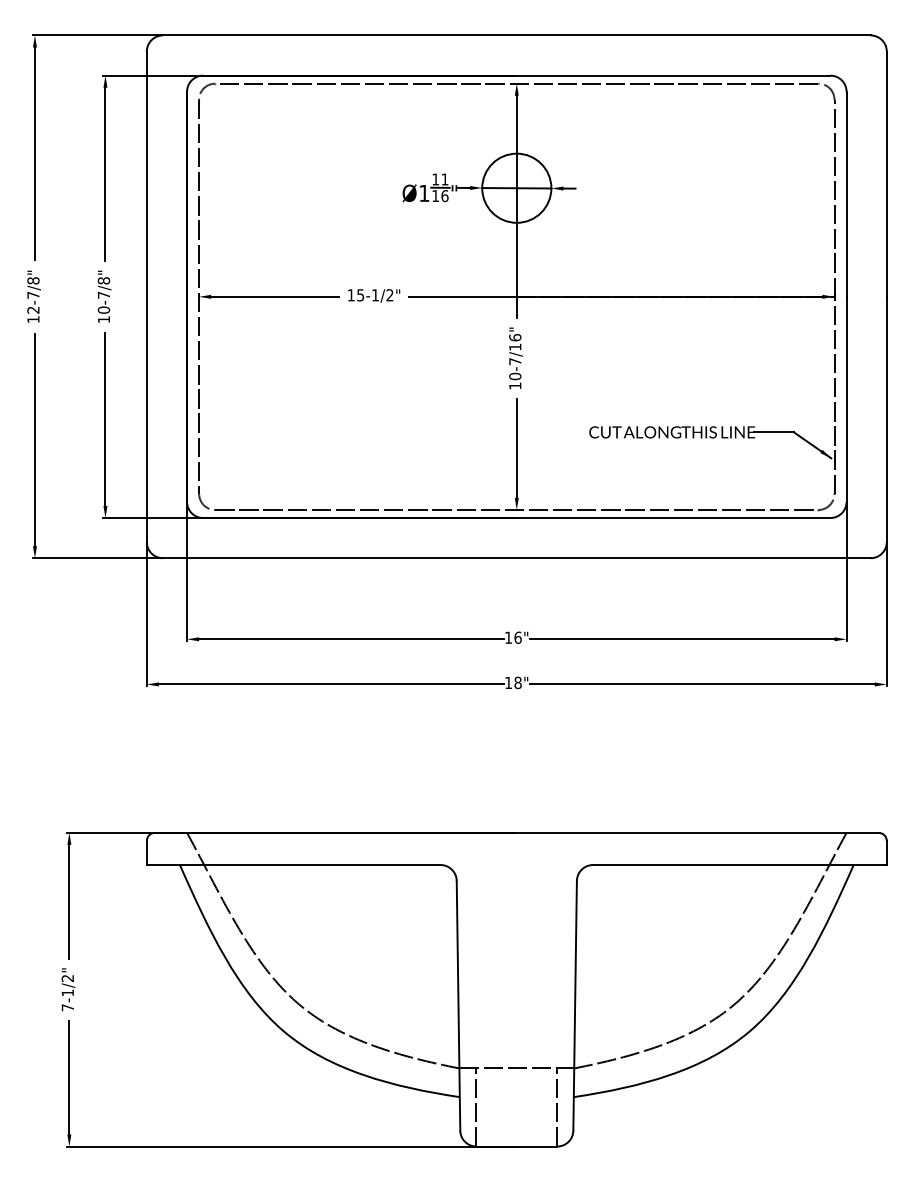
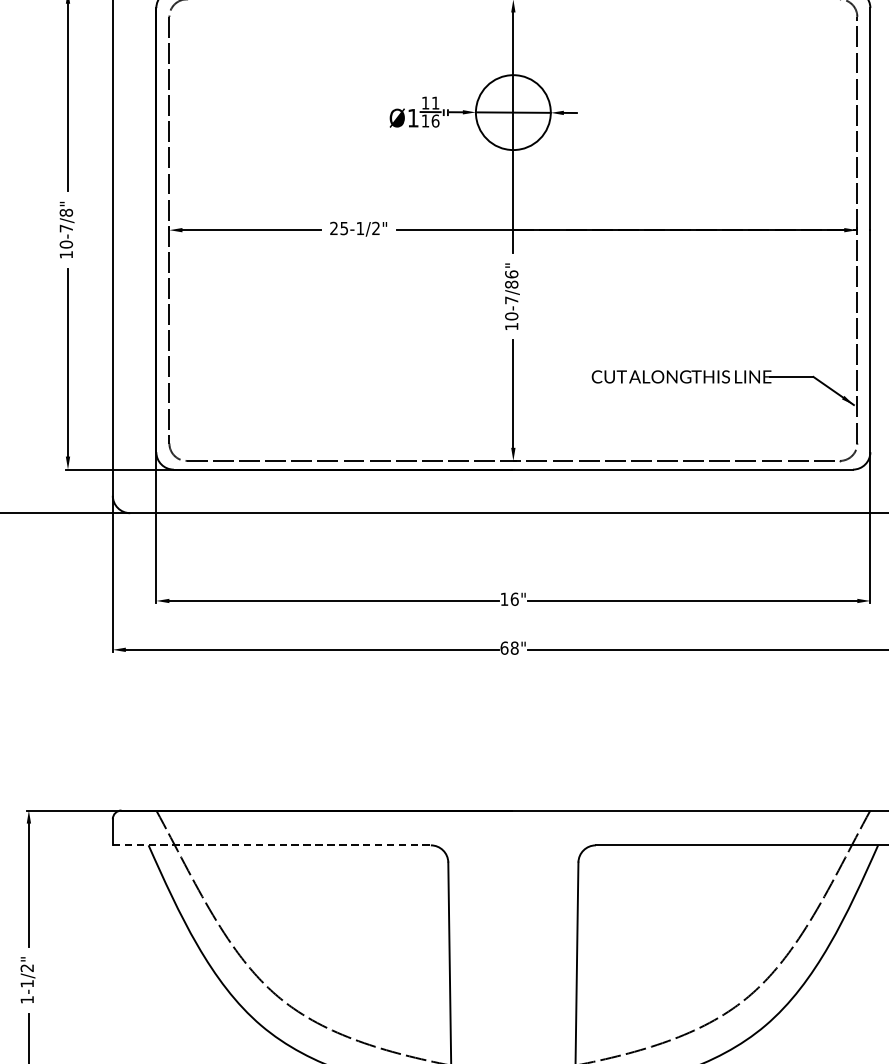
text: (350, 295) -> (333, 228), 15-1/2" -> 25-1/2"
text: (515, 346) -> (511, 283), 10-7/16" -> 10-7/86"
text: (508, 682) -> (504, 647), 18" -> 68"
line: (293, 865) -> (271, 845), solid -> dashed
text: (67, 1007) -> (26, 999), 7-1/2" -> 1-1/2"

